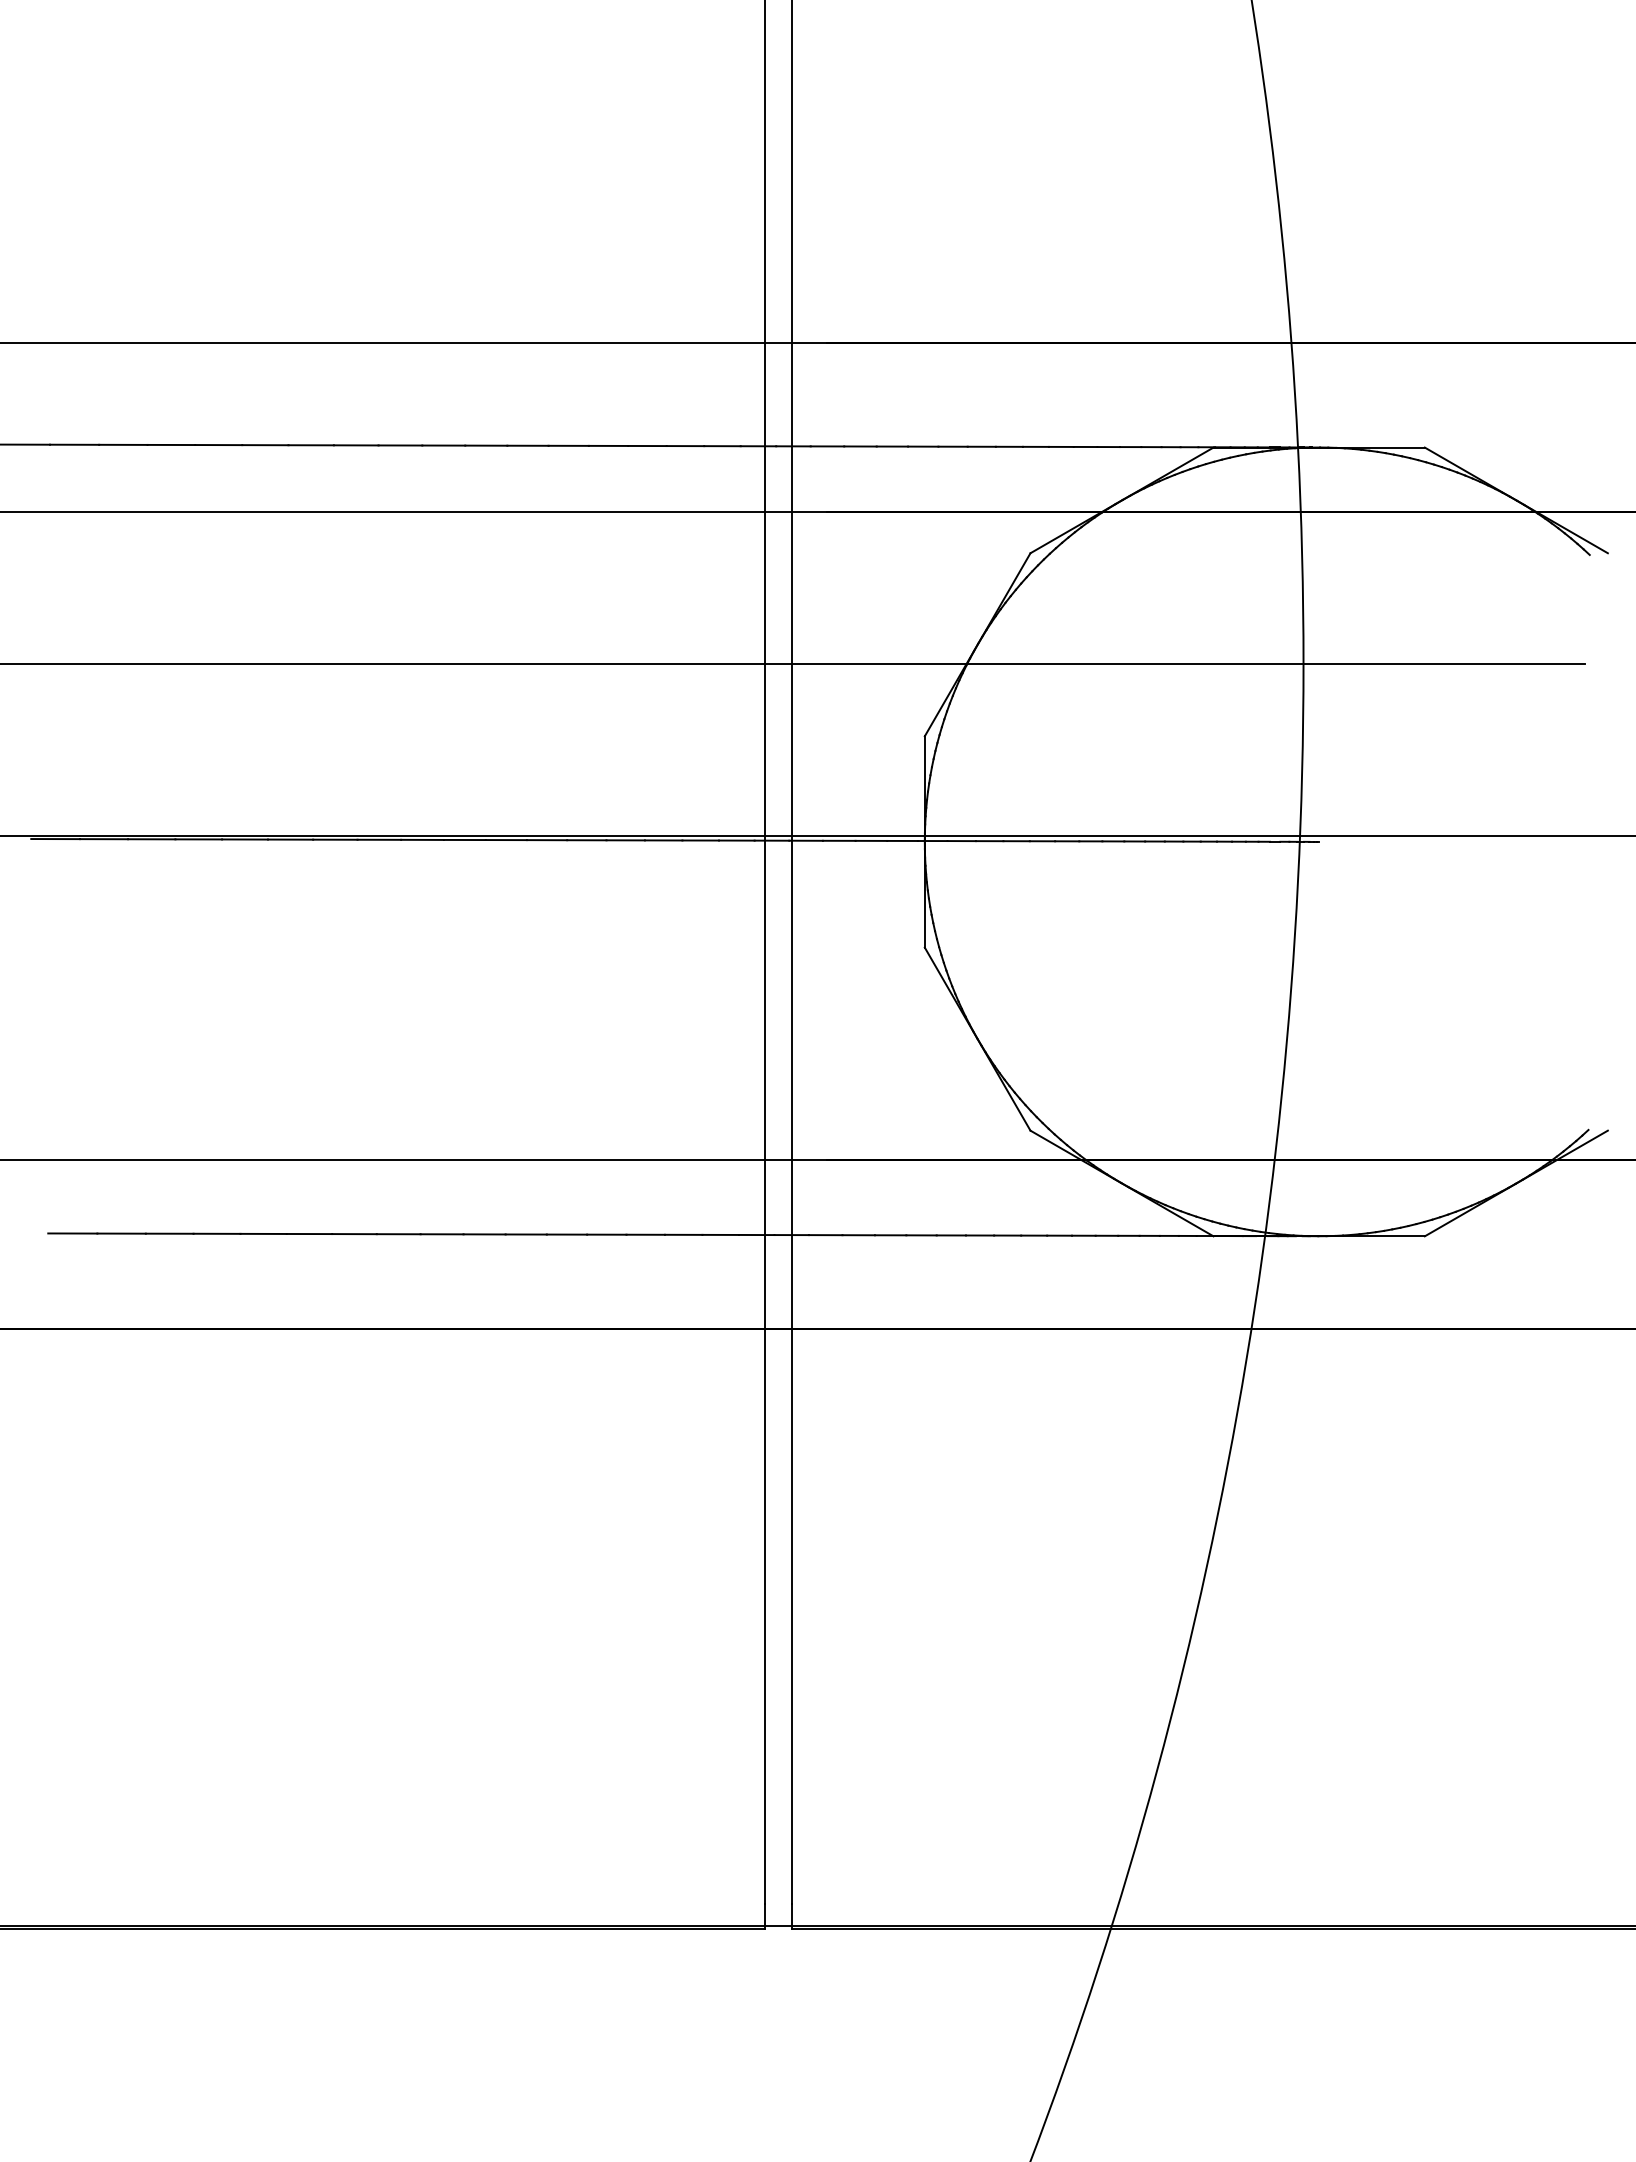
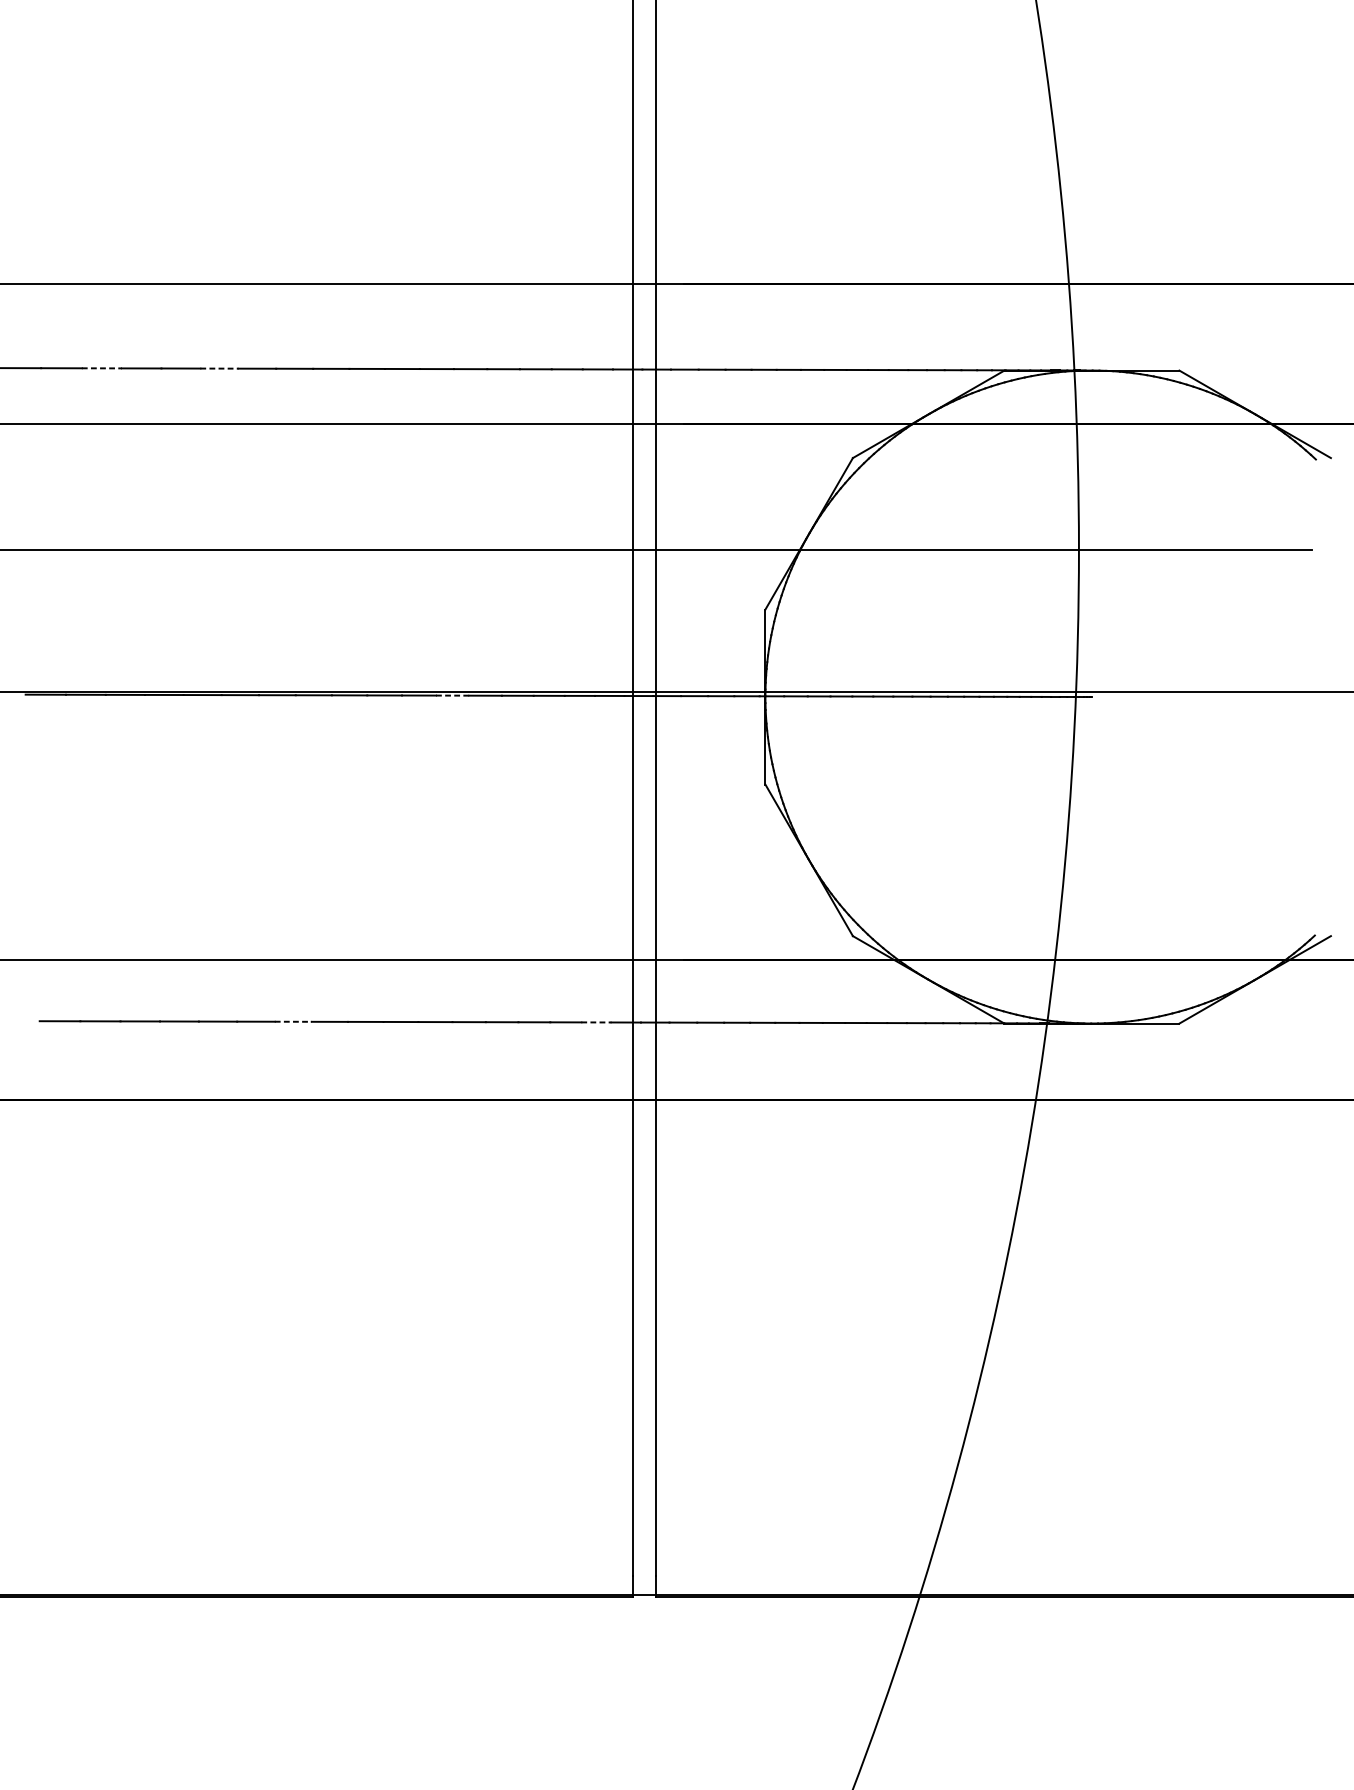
line: (123, 444) -> (102, 368), solid -> dashed
line: (265, 445) -> (219, 368), solid -> dashed
line: (547, 840) -> (453, 695), solid -> dashed
line: (354, 1234) -> (293, 1022), solid -> dashed
line: (721, 1234) -> (597, 1022), solid -> dashed

